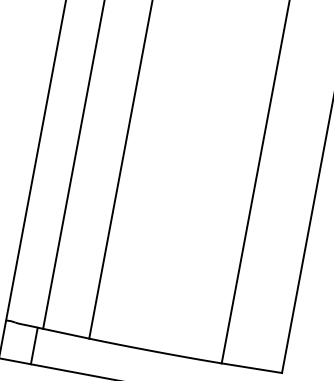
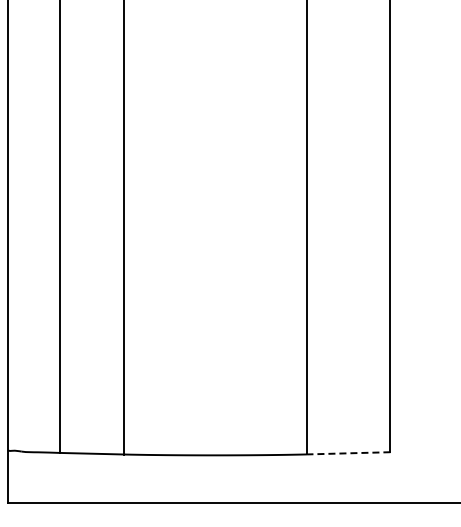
line: (34, 345) -> (52, 477), removed
line: (251, 368) -> (348, 453), solid -> dashed

